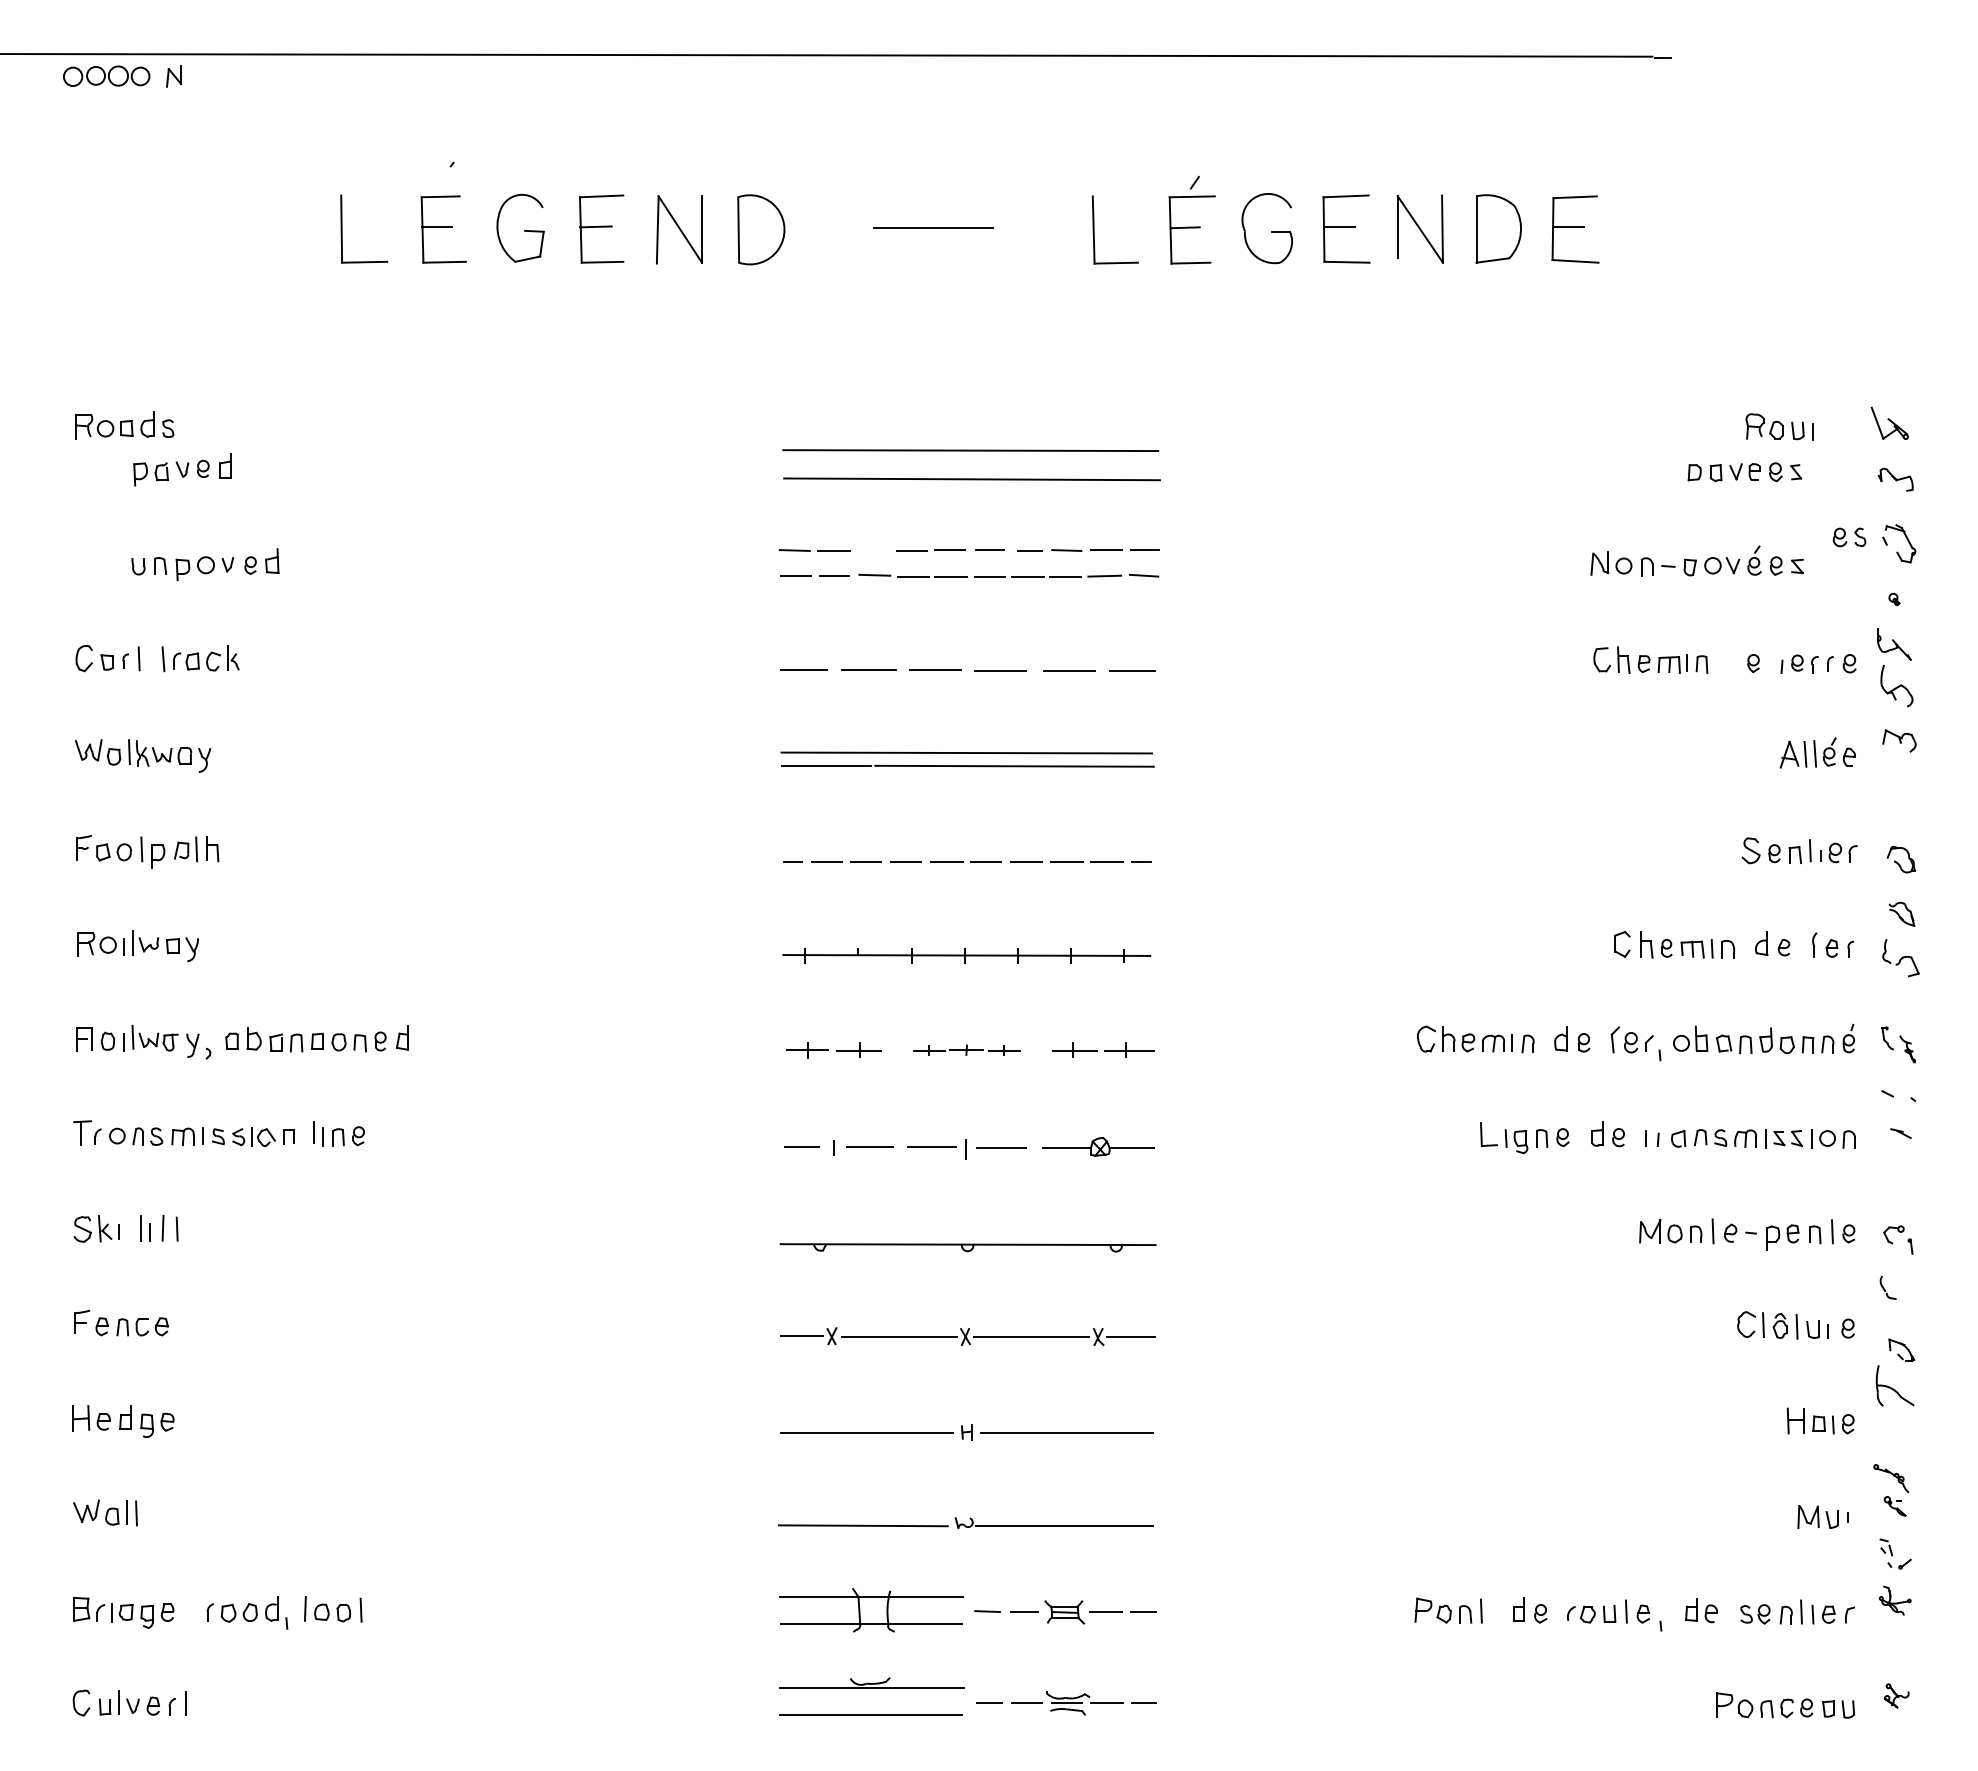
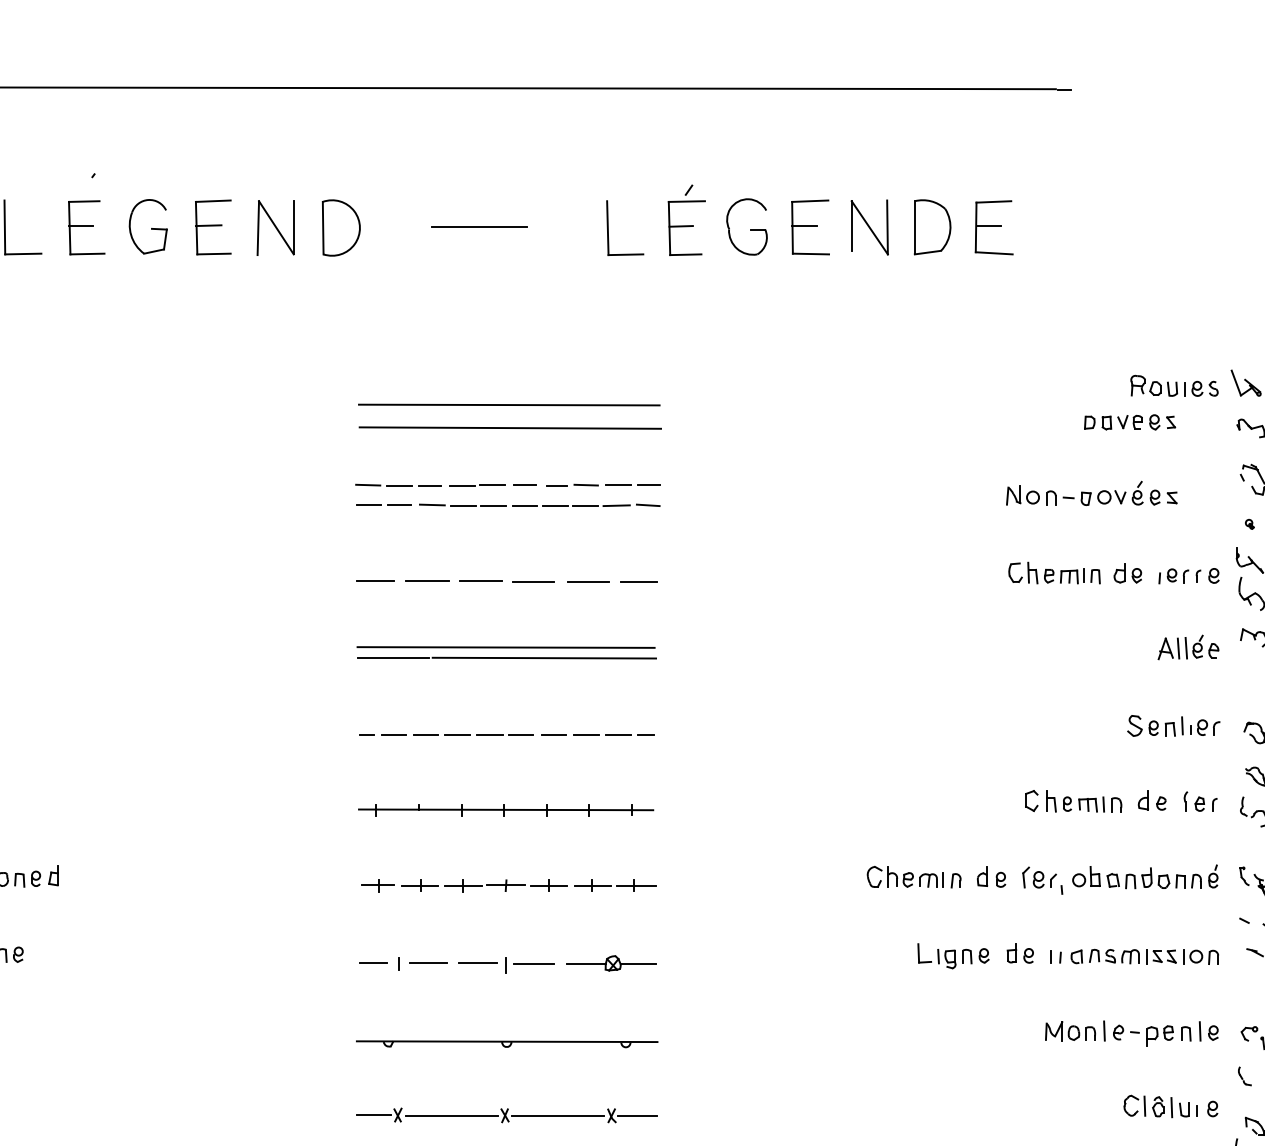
part: (1849, 537) -> (1205, 388), moved
line: (871, 550) -> (429, 485), added
part: (1731, 660) -> (1119, 573), added
part: (966, 1050) -> (505, 886), size x1.43

